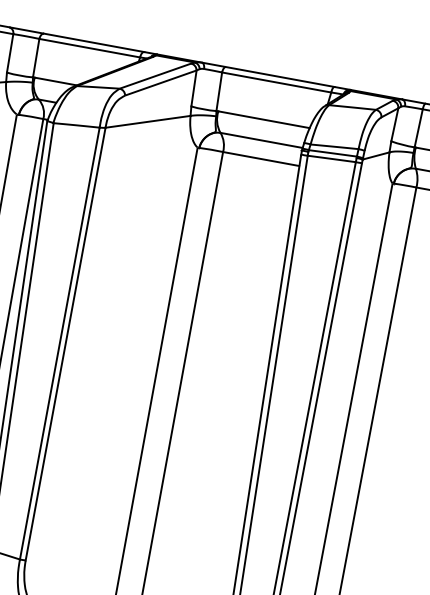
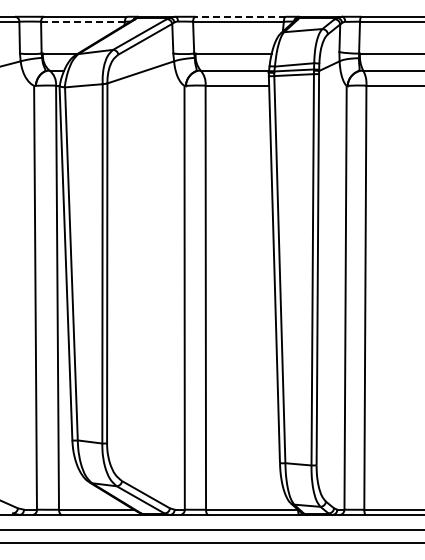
line: (89, 47) -> (82, 21), solid -> dashed
line: (280, 76) -> (240, 16), solid -> dashed

